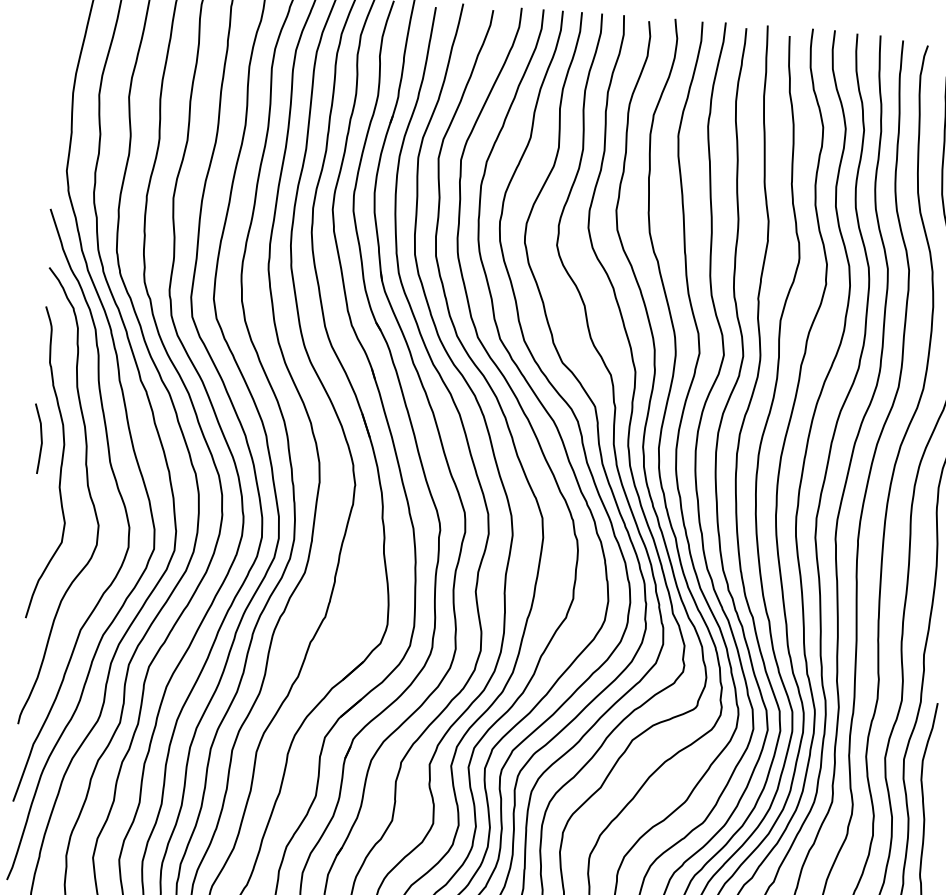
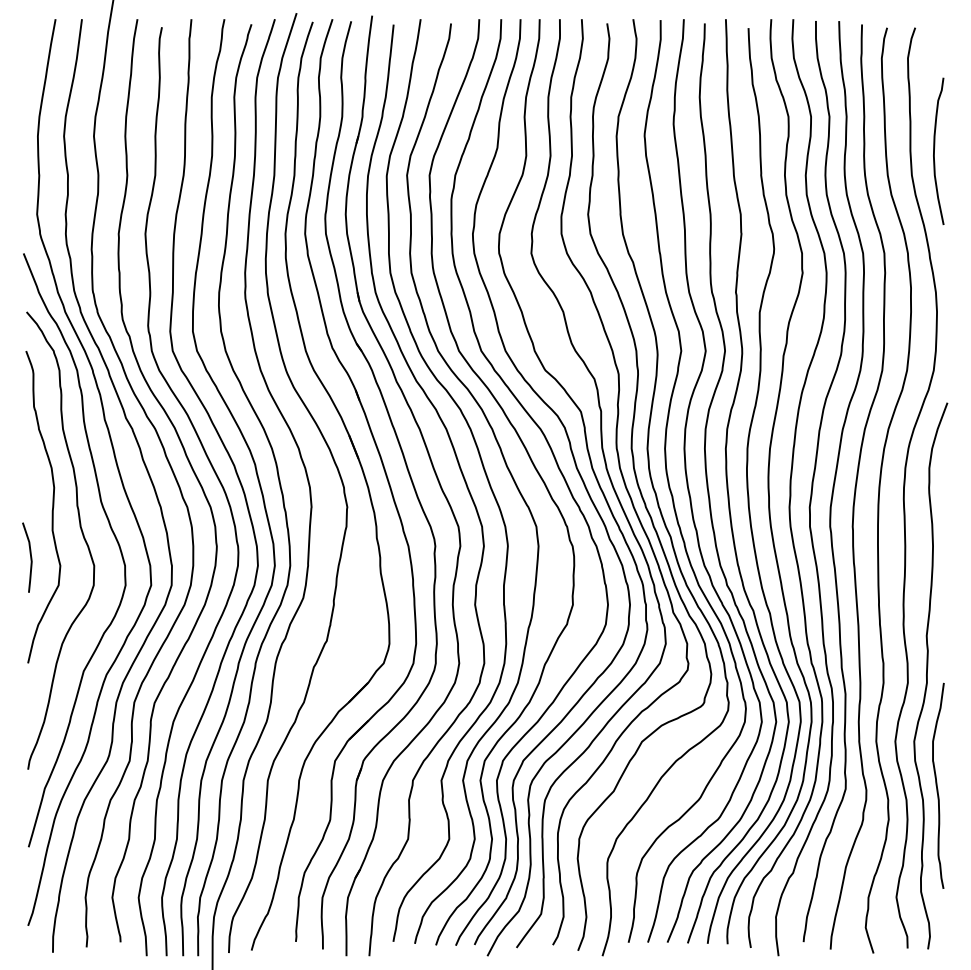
line: (40, 438) -> (30, 557), moved

